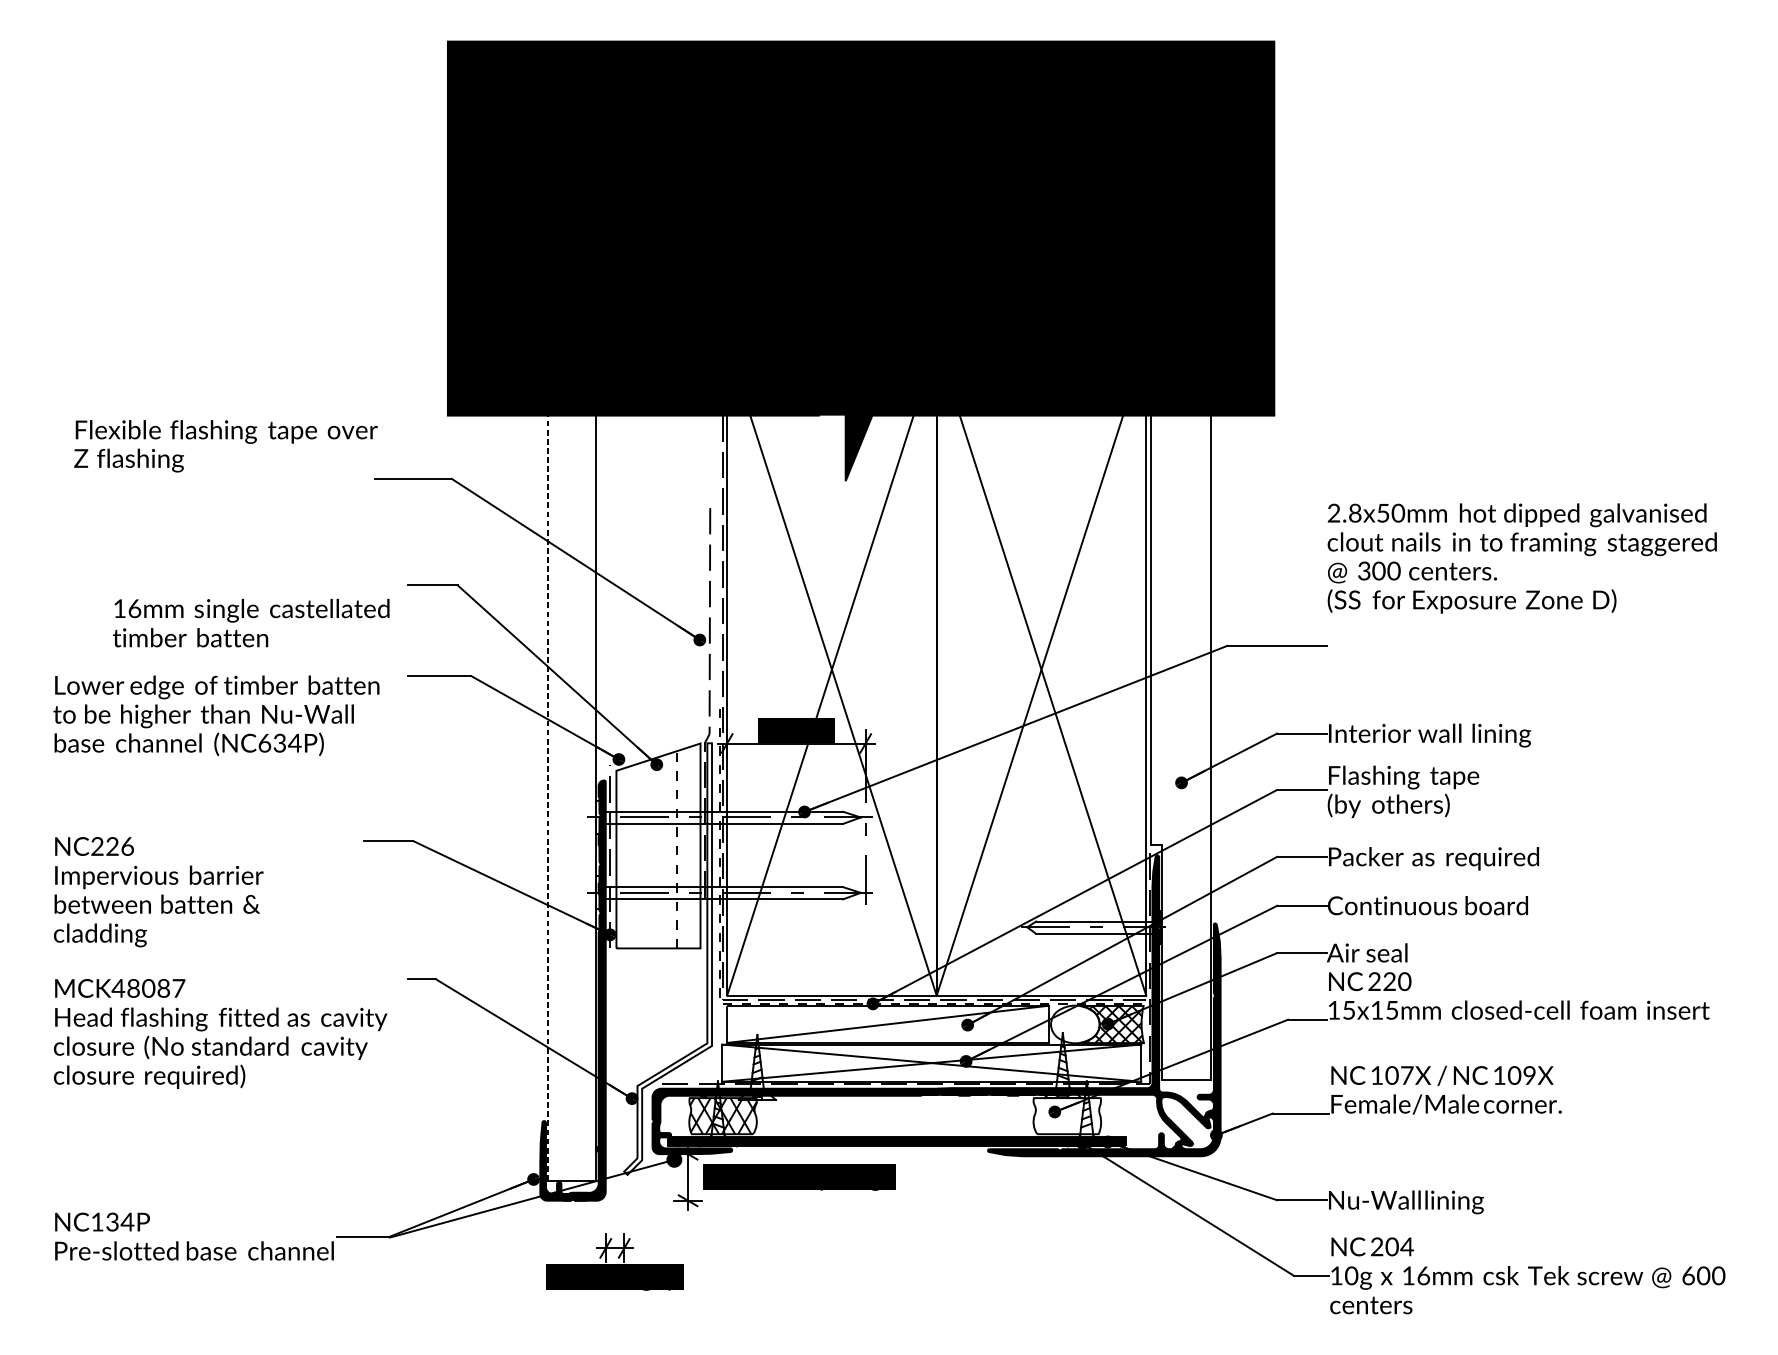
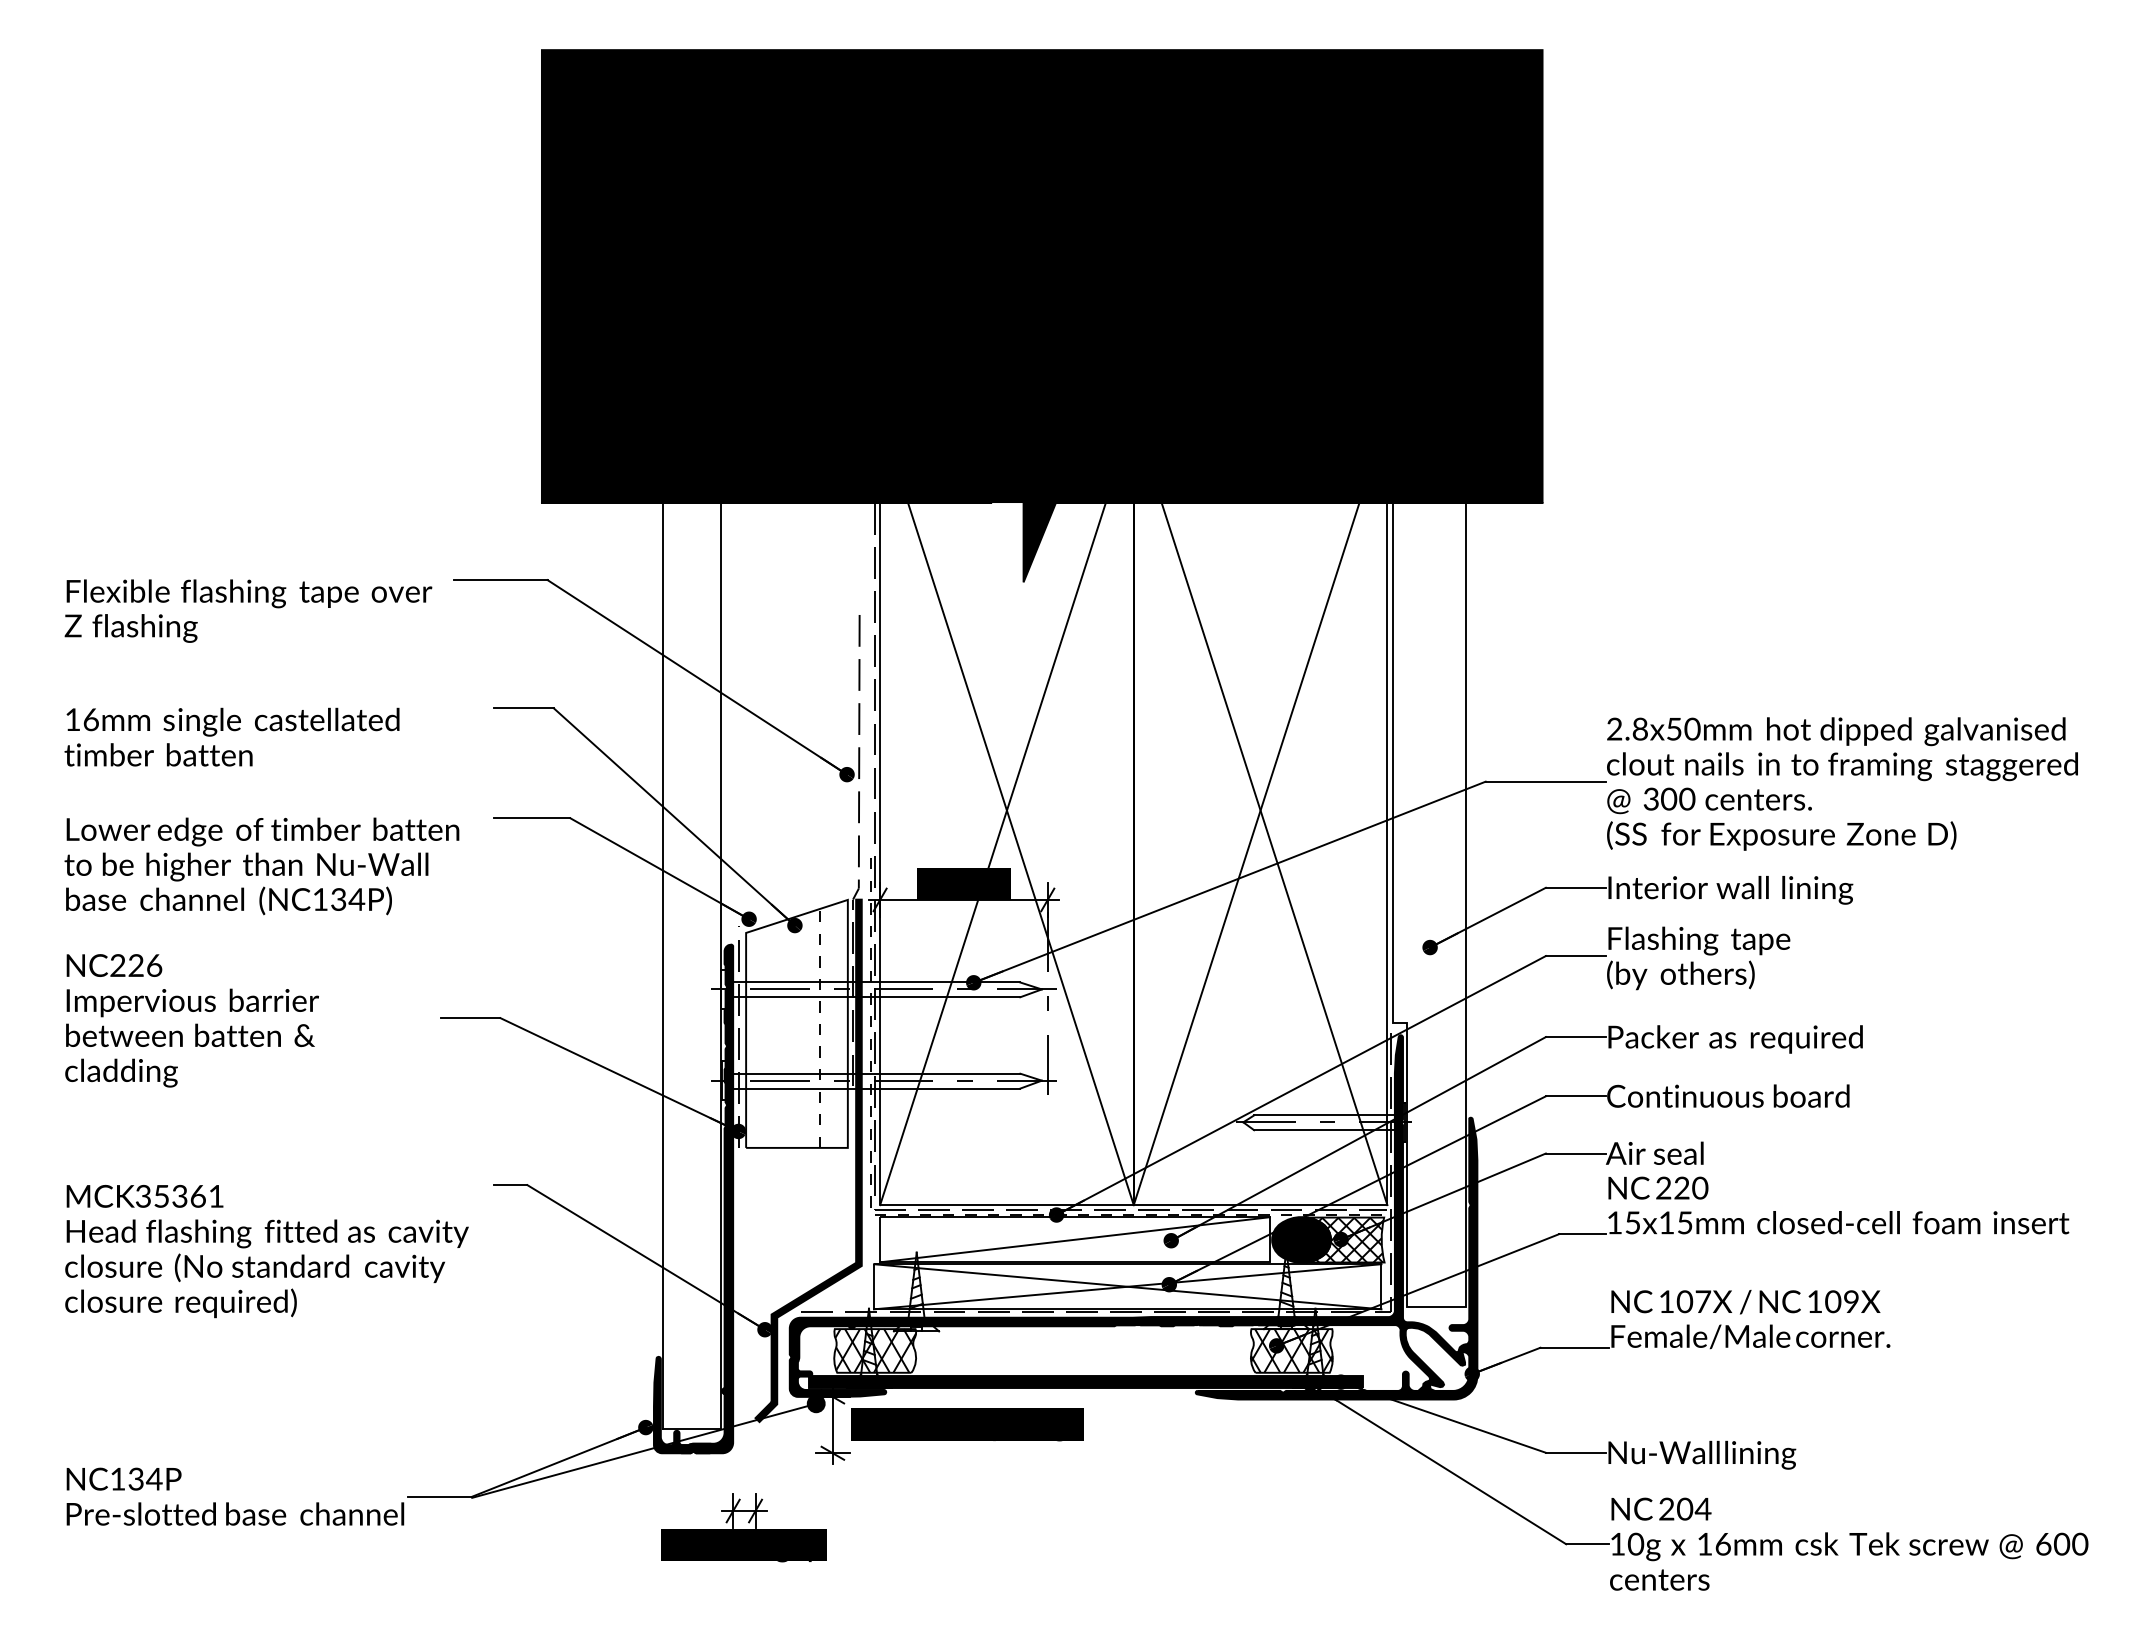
text: (225, 445) -> (248, 610), moved
text: (1522, 558) -> (1842, 783), moved
text: (250, 622) -> (231, 736), moved
text: (264, 743) -> (320, 899), (NC634P) -> (NC134P)
line: (548, 797) -> (663, 965), dashed -> solid
text: (158, 891) -> (191, 1020), moved
fill: (667, 958) -> (808, 1160), added
text: (148, 987) -> (179, 1195), 48087 -> 35361
fill: (1075, 1024) -> (1301, 1239), added
hatch: (1067, 1115) -> (1291, 1350), added

